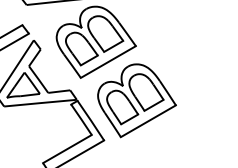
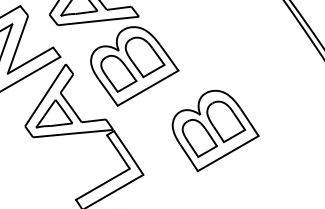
part: (136, 100) -> (215, 130), moved

